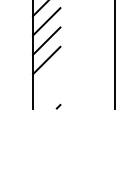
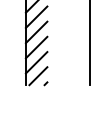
line: (46, 79) -> (36, 62), added
line: (49, 97) -> (38, 76), added

